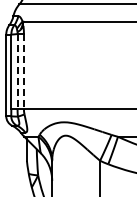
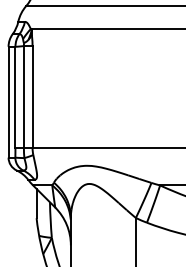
line: (17, 71) -> (23, 96), dashed -> solid
line: (23, 71) -> (31, 96), dashed -> solid

